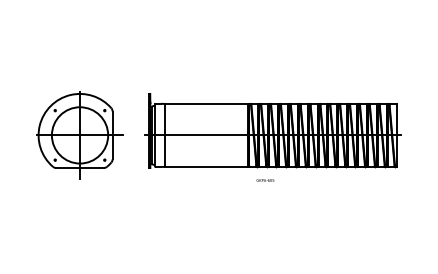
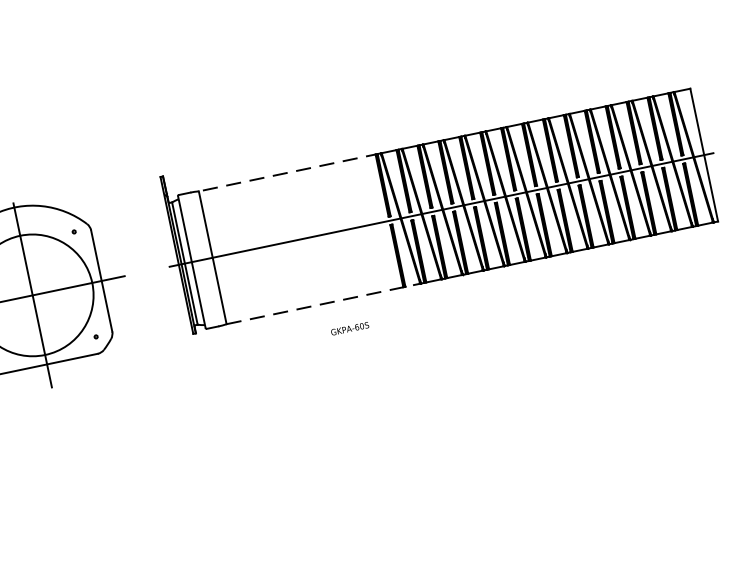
line: (207, 104) -> (289, 173), solid -> dashed
line: (210, 166) -> (322, 303), solid -> dashed
text: (265, 180) -> (350, 328), moved

